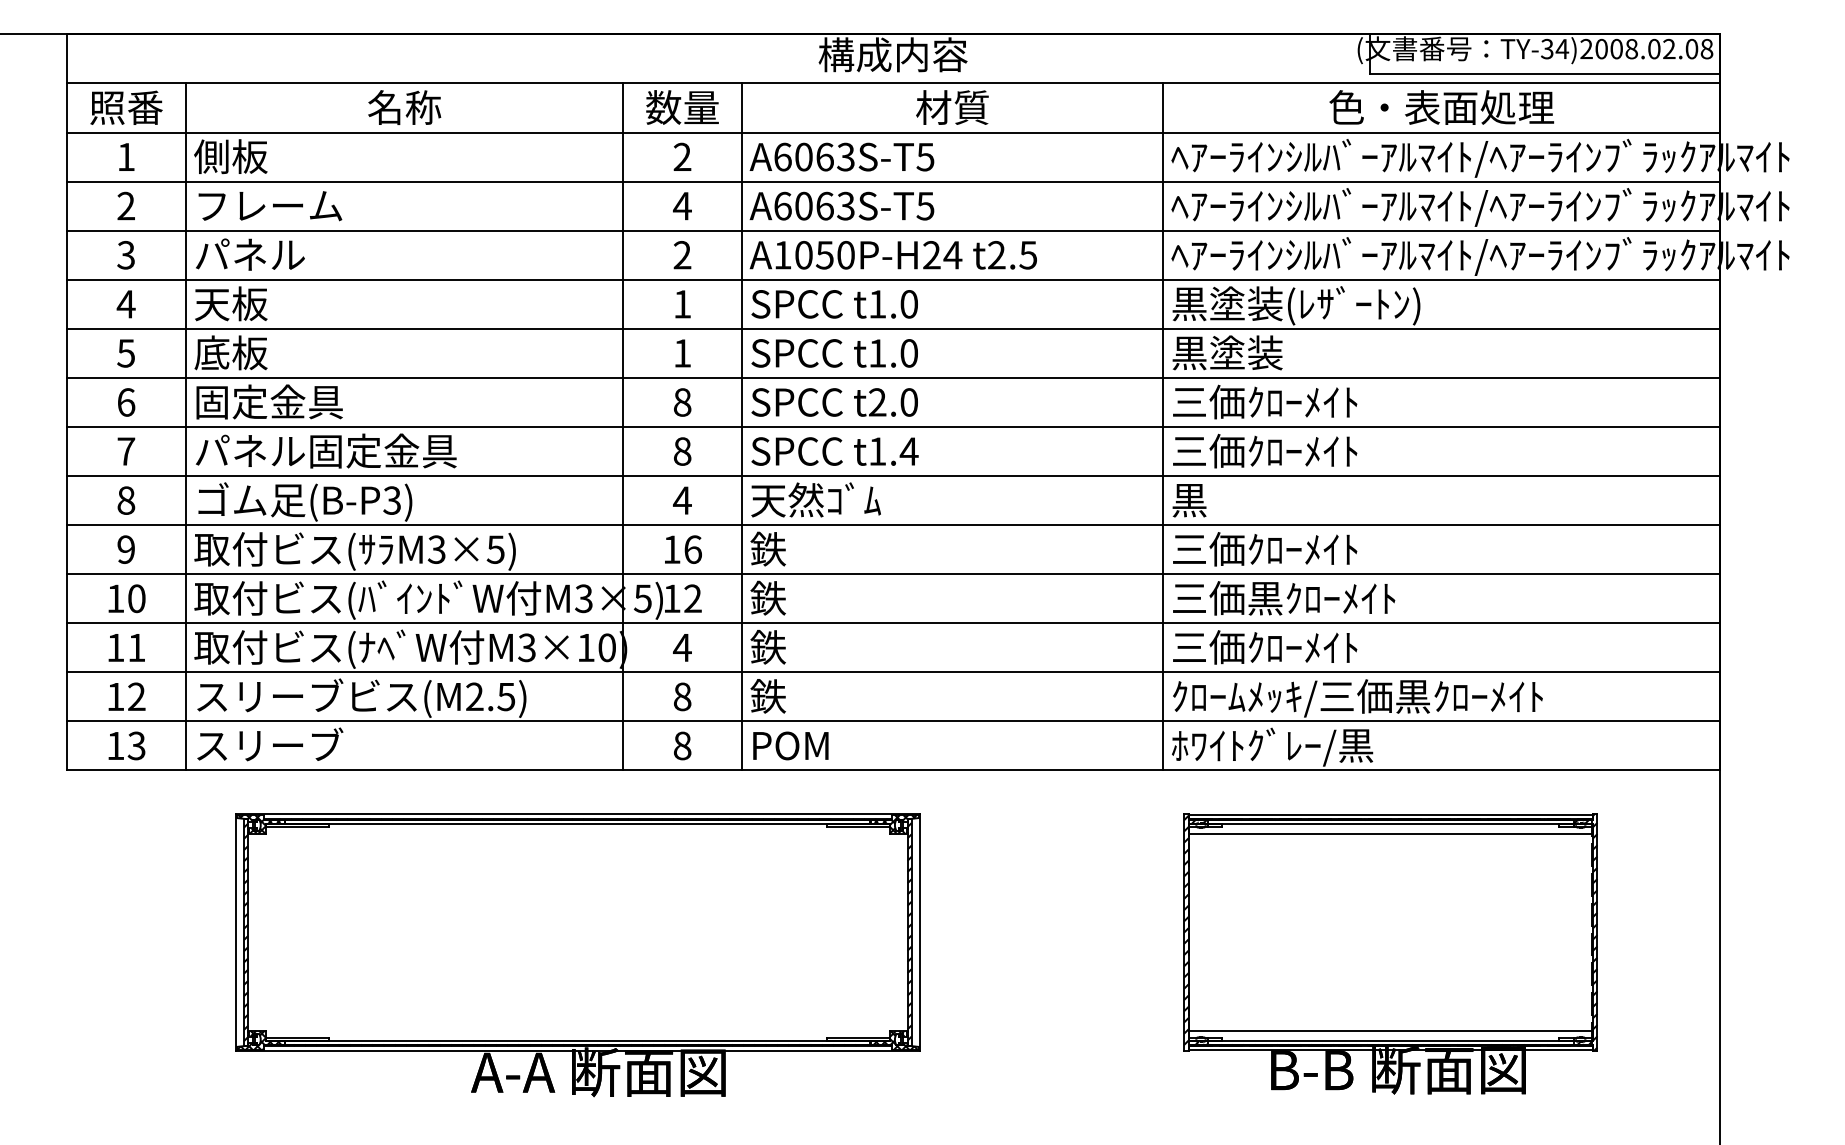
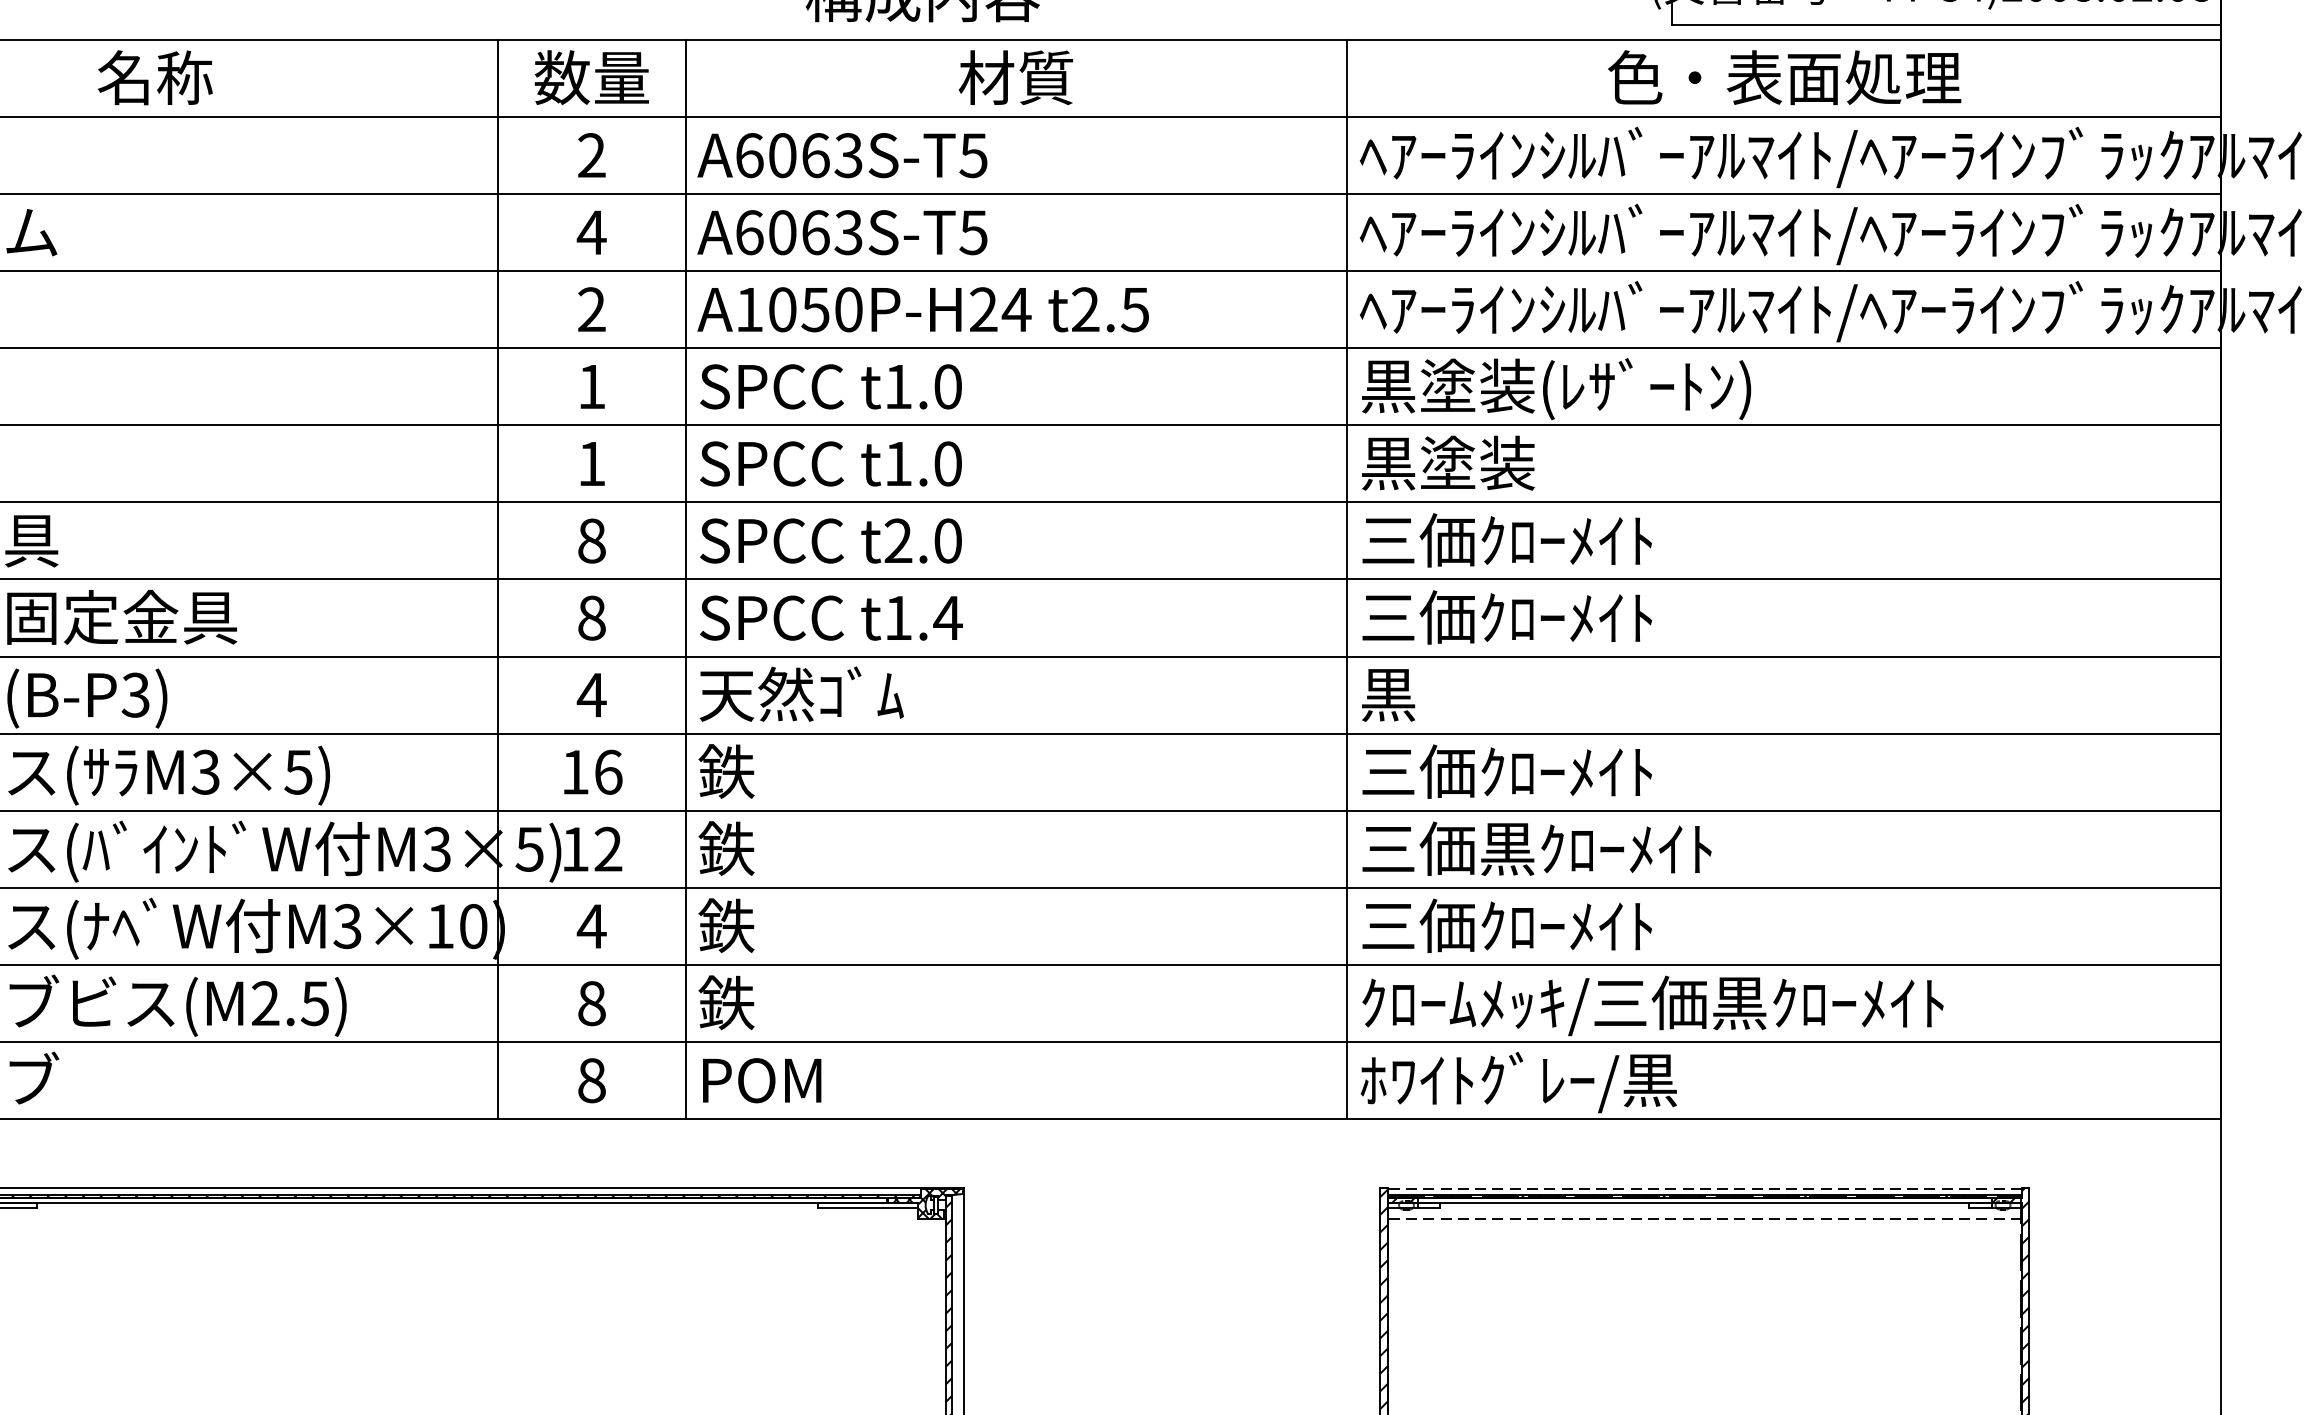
line: (1390, 814) -> (1704, 1188), solid -> dashed
line: (1390, 833) -> (1704, 1218), solid -> dashed

